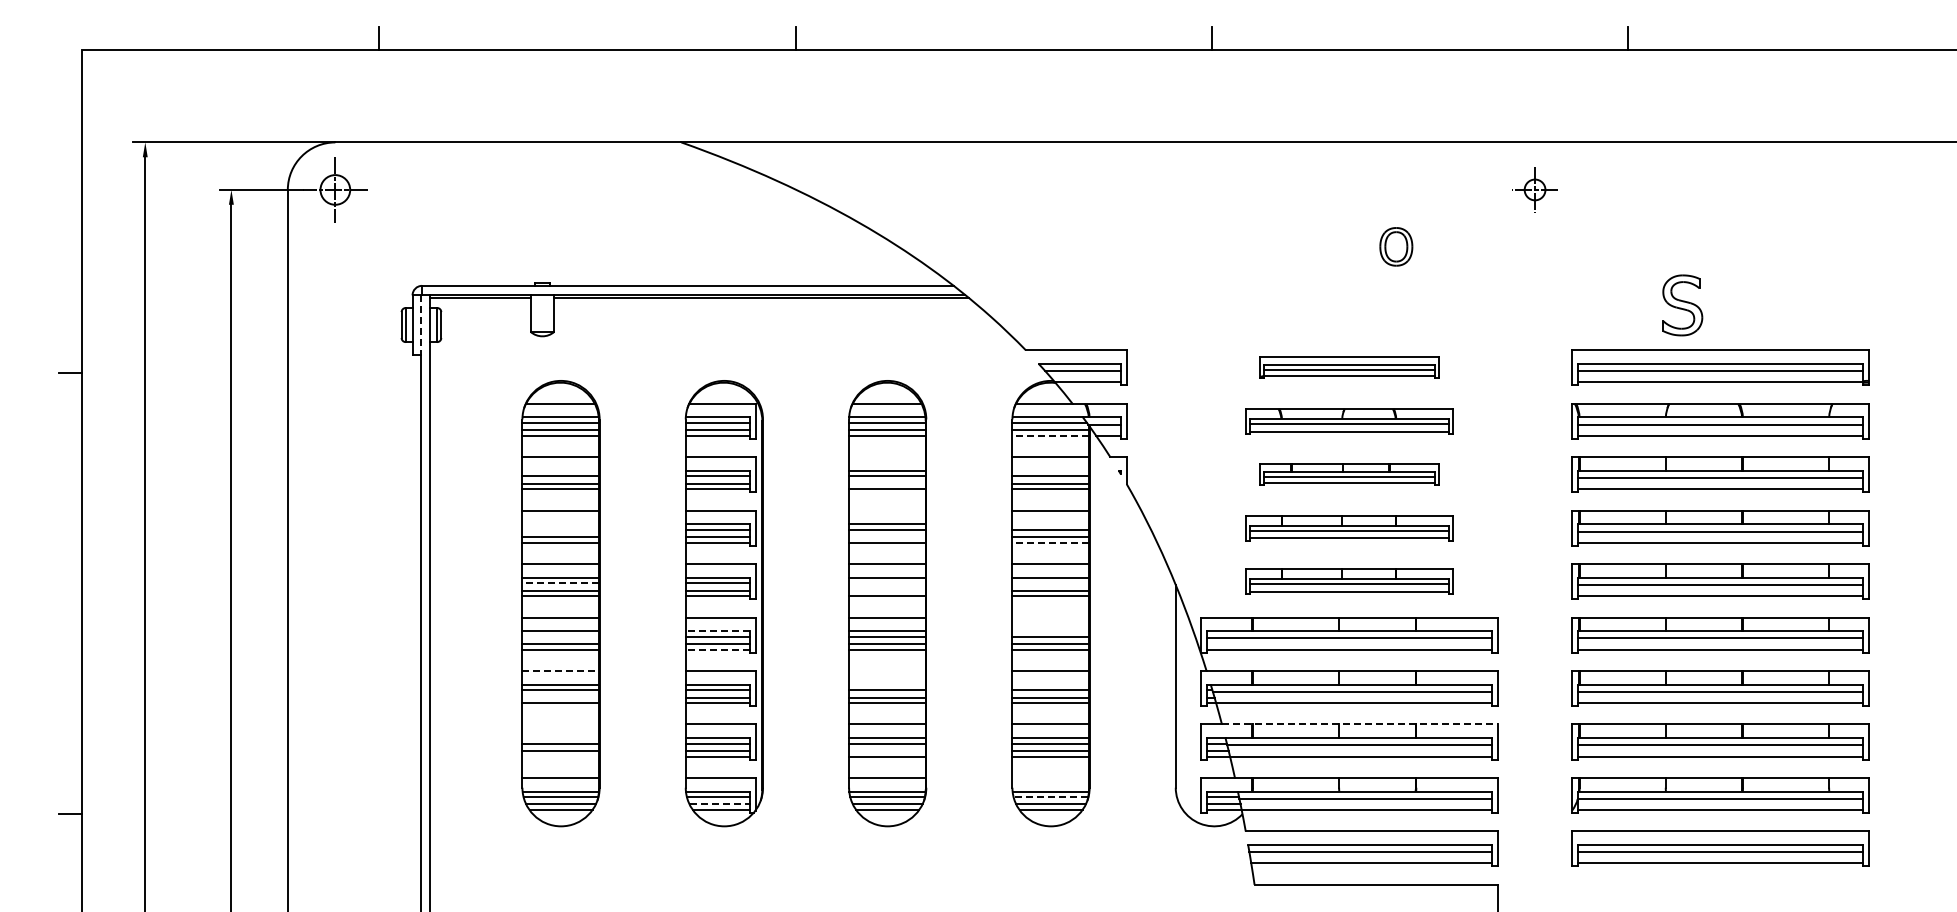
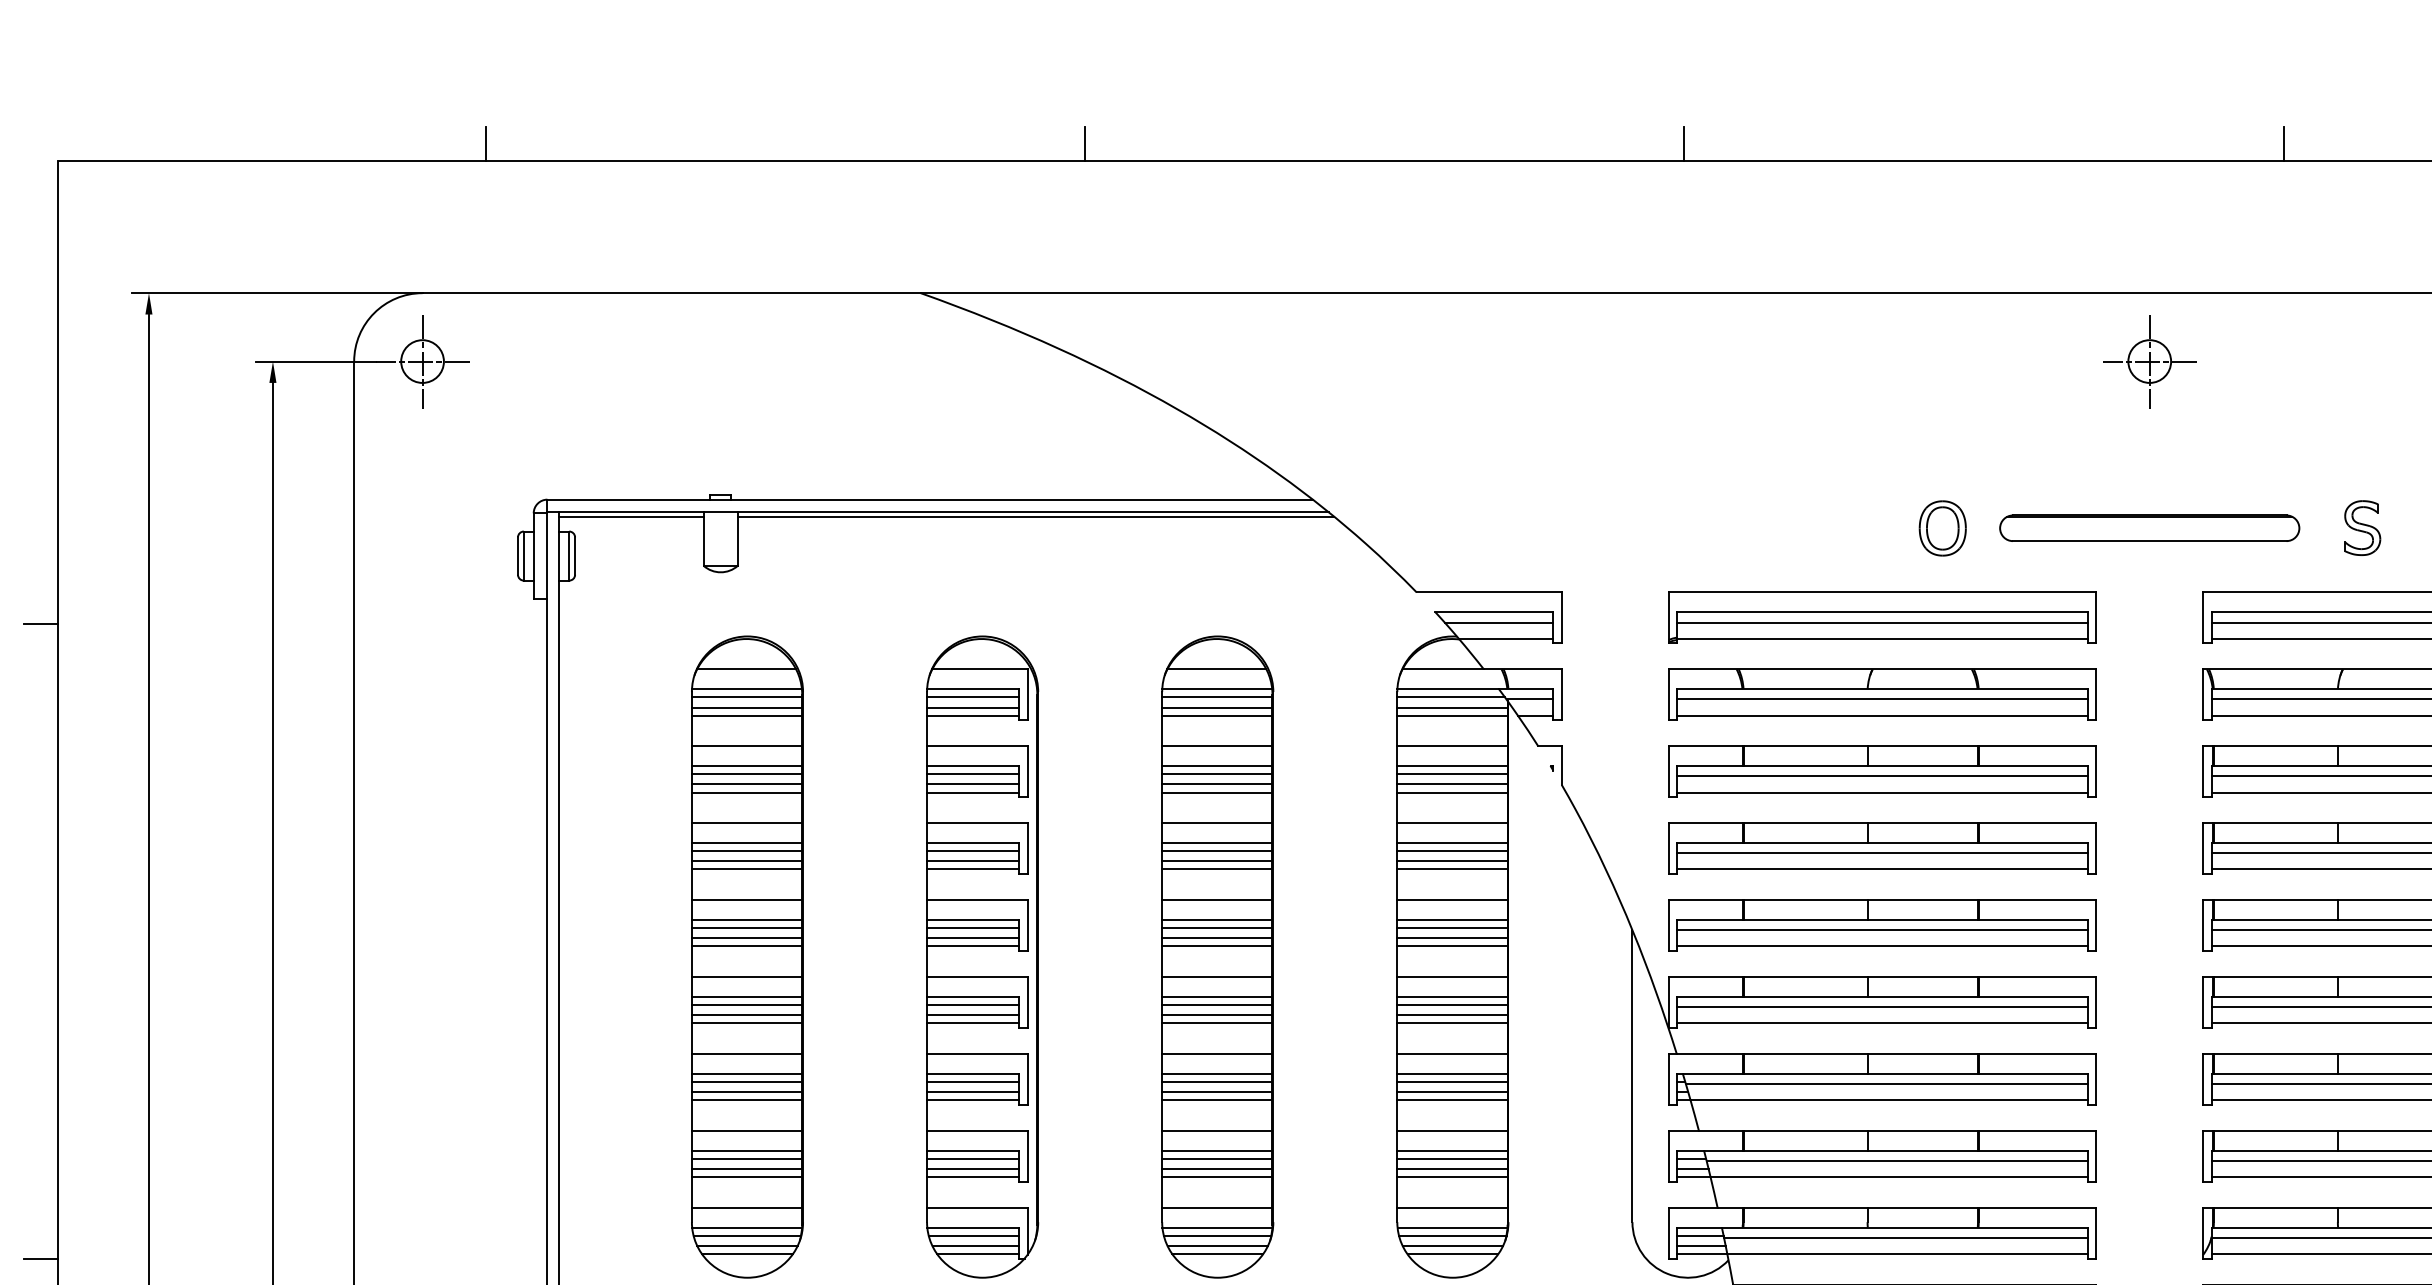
part: (1534, 189) -> (2148, 360), size x1.43
part: (1396, 246) -> (1943, 527), moved
part: (1534, 305) -> (2148, 527), added
part: (1683, 305) -> (2363, 527), size x0.62
line: (421, 325) -> (546, 556), dashed -> solid
part: (1349, 367) -> (1882, 617), size x1.67
part: (1349, 421) -> (1882, 694), size x1.43
line: (1050, 435) -> (1452, 715), dashed -> solid
line: (887, 457) -> (1217, 746), added
line: (560, 470) -> (746, 765), added
line: (1050, 470) -> (1452, 765), added
part: (1349, 474) -> (1882, 771), size x1.67
line: (887, 483) -> (1217, 784), added
line: (887, 510) -> (1217, 823), added
line: (560, 524) -> (746, 843), added
line: (1050, 524) -> (1452, 843), added
part: (1349, 528) -> (1882, 848), size x1.43
line: (560, 529) -> (746, 850), added
line: (887, 537) -> (1217, 861), added
line: (1050, 542) -> (1452, 869), dashed -> solid
part: (1349, 581) -> (1882, 925), size x1.43
line: (560, 583) -> (746, 928), dashed -> solid
line: (887, 583) -> (1217, 928), added
line: (1050, 583) -> (1452, 928), added
line: (887, 590) -> (1217, 938), added
line: (1050, 617) -> (1452, 977), added
line: (717, 631) -> (972, 997), dashed -> solid
line: (1050, 631) -> (1452, 997), added
line: (560, 636) -> (746, 1004), added
line: (717, 649) -> (972, 1023), dashed -> solid
line: (561, 671) -> (748, 1054), dashed -> solid
line: (887, 671) -> (1217, 1054), added
line: (887, 684) -> (1217, 1073), added
line: (1050, 684) -> (1452, 1073), added
line: (560, 697) -> (746, 1092), added
line: (560, 724) -> (746, 1131), added
line: (1359, 724) -> (1896, 1131), dashed -> solid
line: (560, 738) -> (746, 1151), added
line: (887, 750) -> (1217, 1168), added
line: (560, 756) -> (746, 1177), added
line: (1050, 777) -> (1452, 1207), added
line: (1050, 797) -> (1452, 1236), dashed -> solid
line: (720, 804) -> (977, 1246), dashed -> solid

